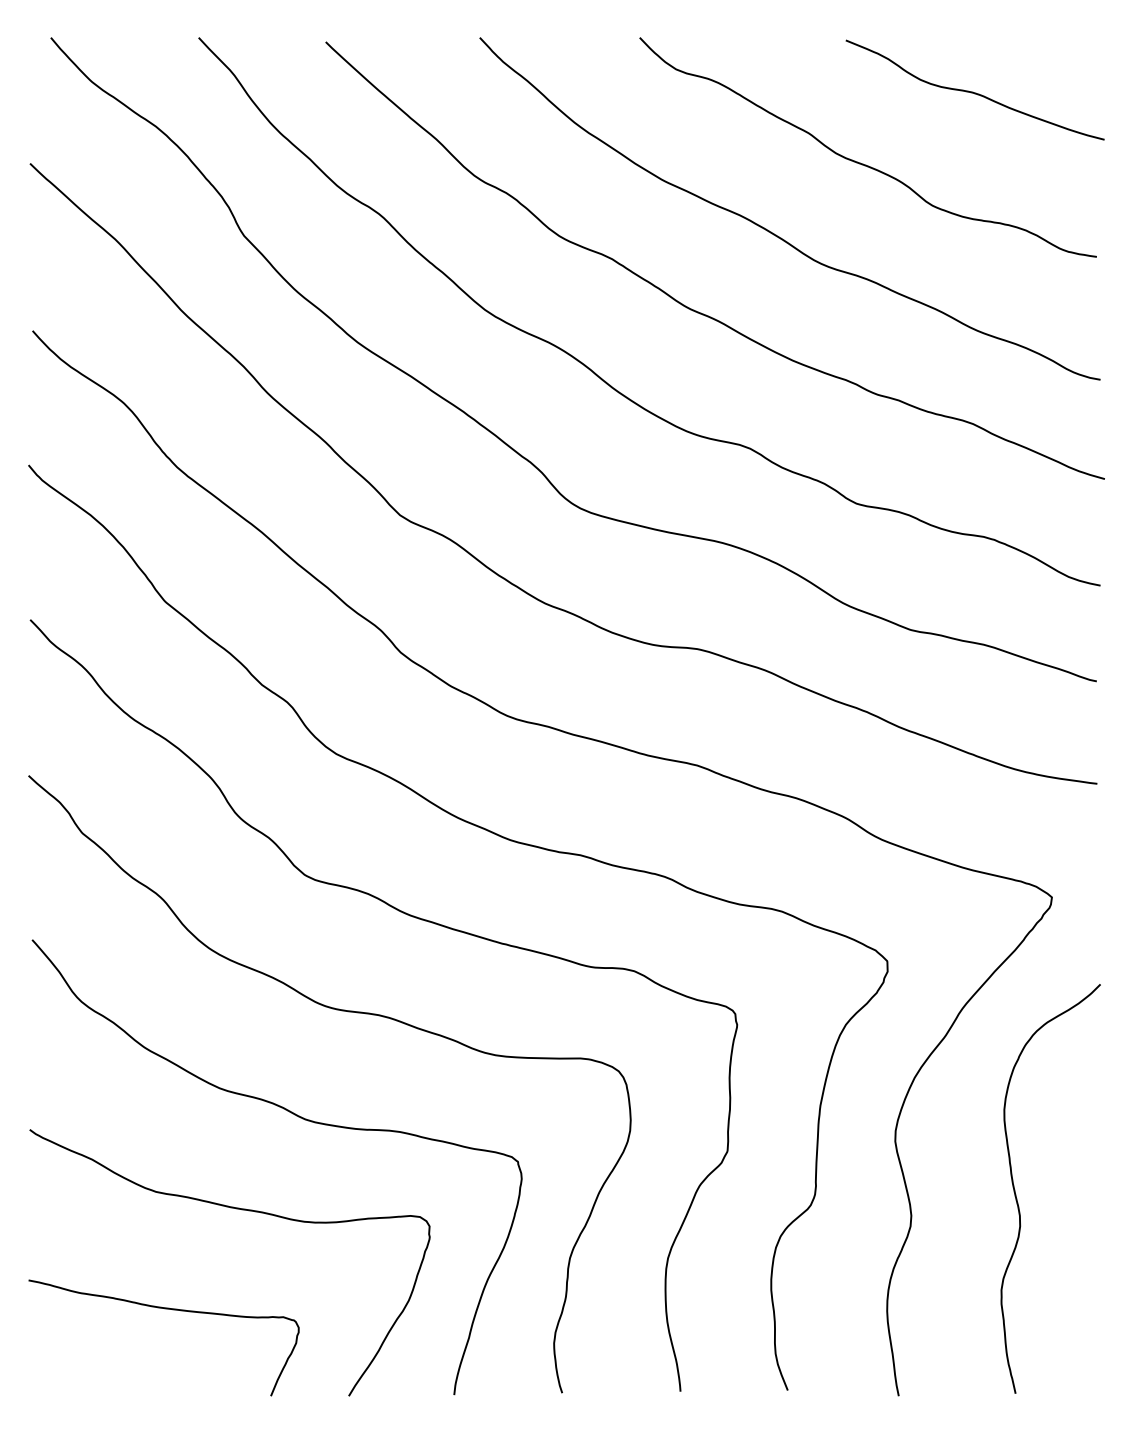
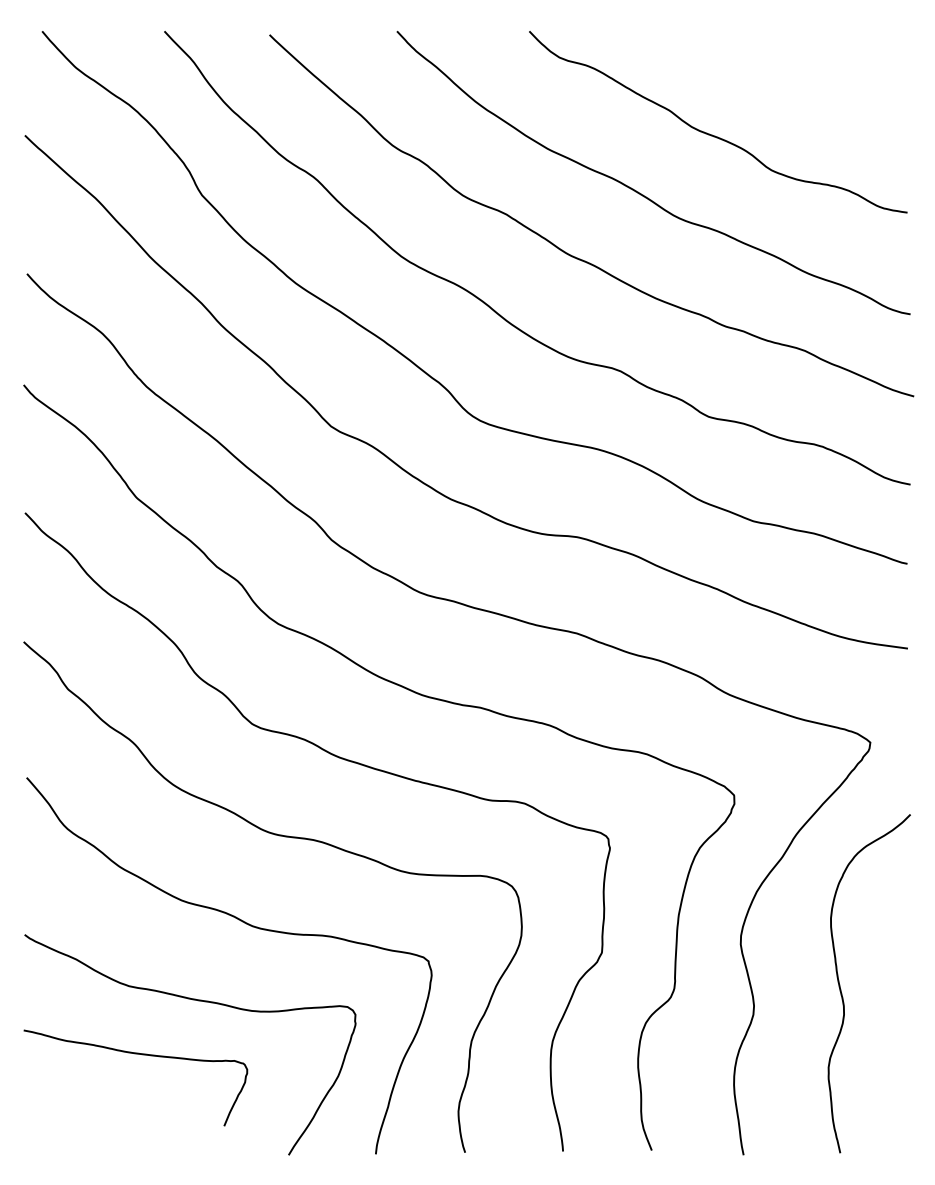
curve: (974, 92) -> (806, 76), removed
curve: (163, 1309) -> (135, 1054), moved

